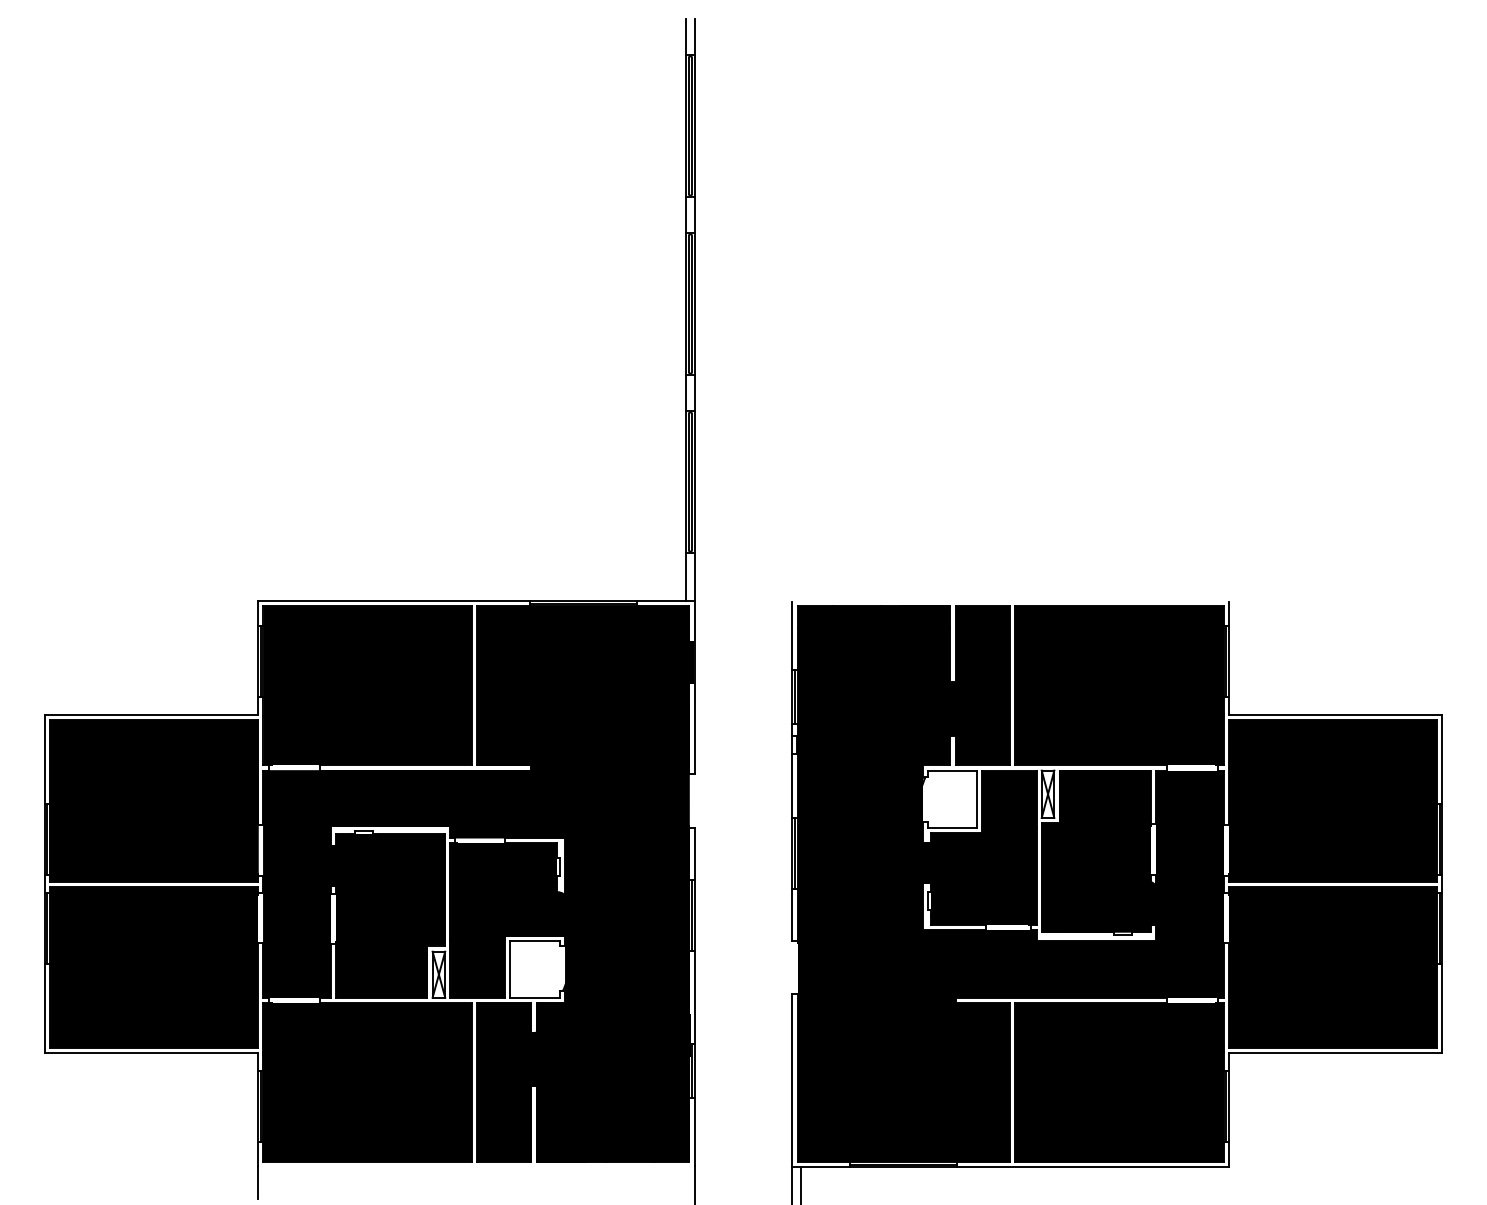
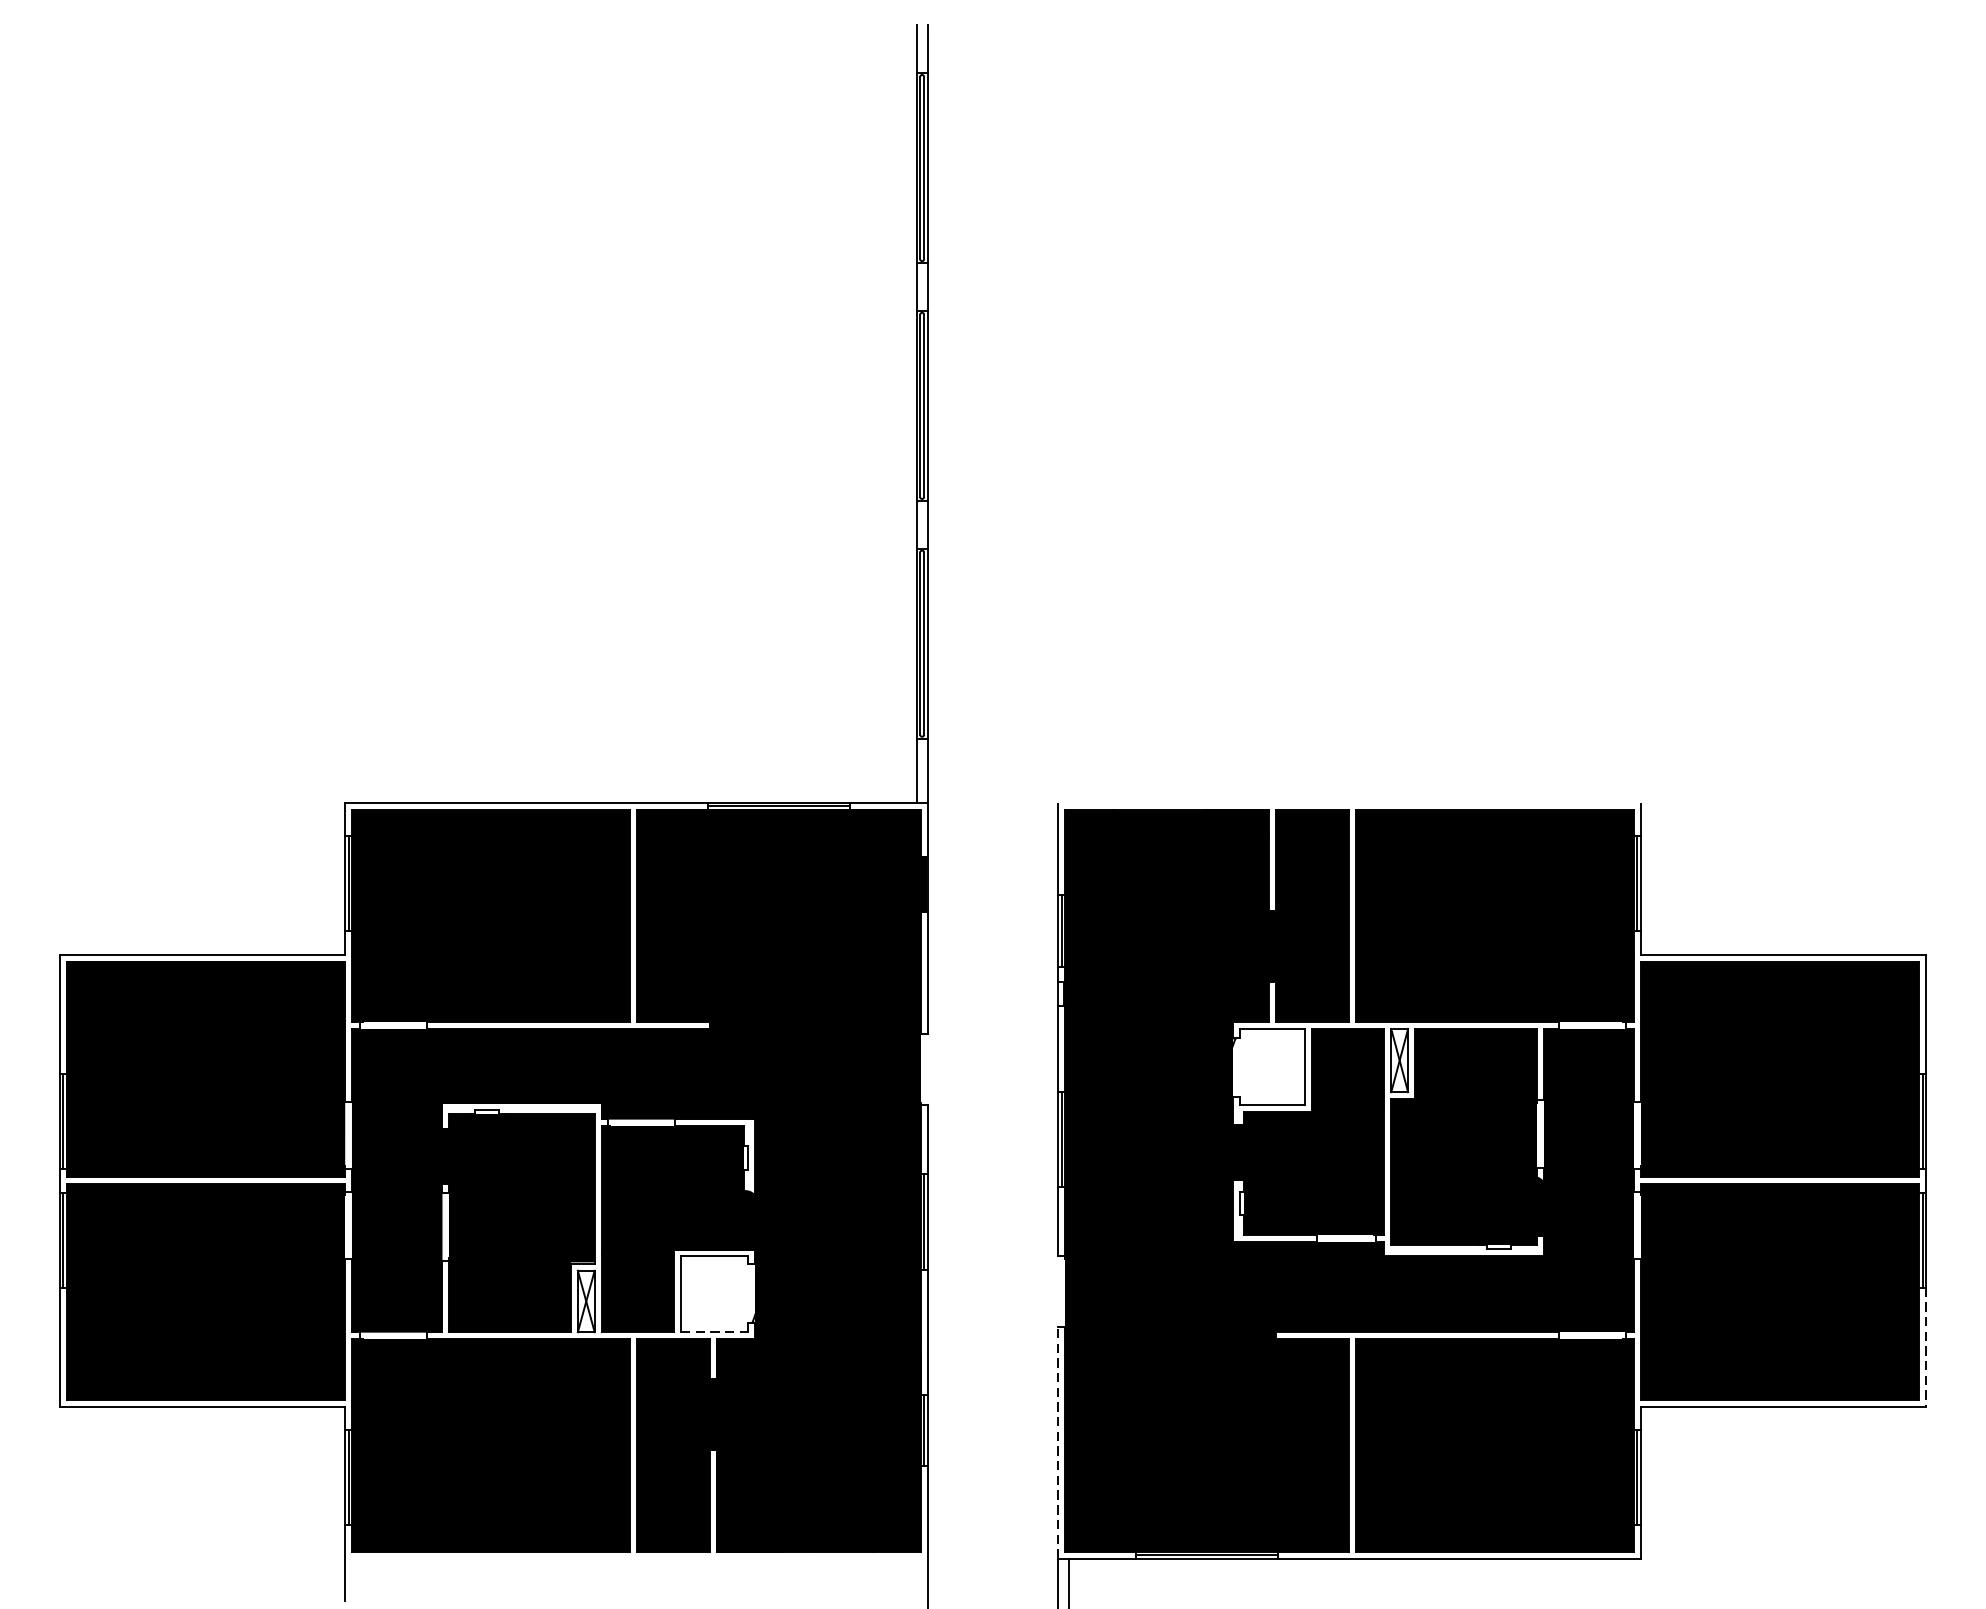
line: (535, 997) -> (715, 1331), solid -> dashed
line: (1442, 1008) -> (1926, 1346), solid -> dashed
line: (792, 1080) -> (1058, 1442), solid -> dashed

